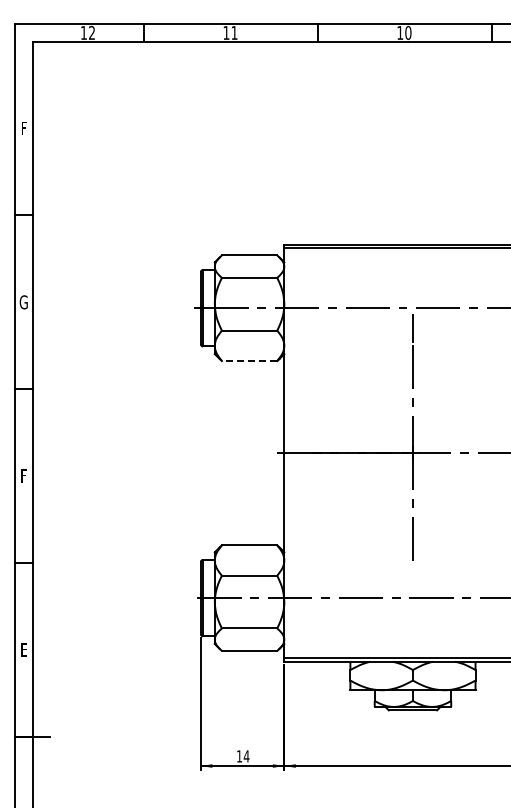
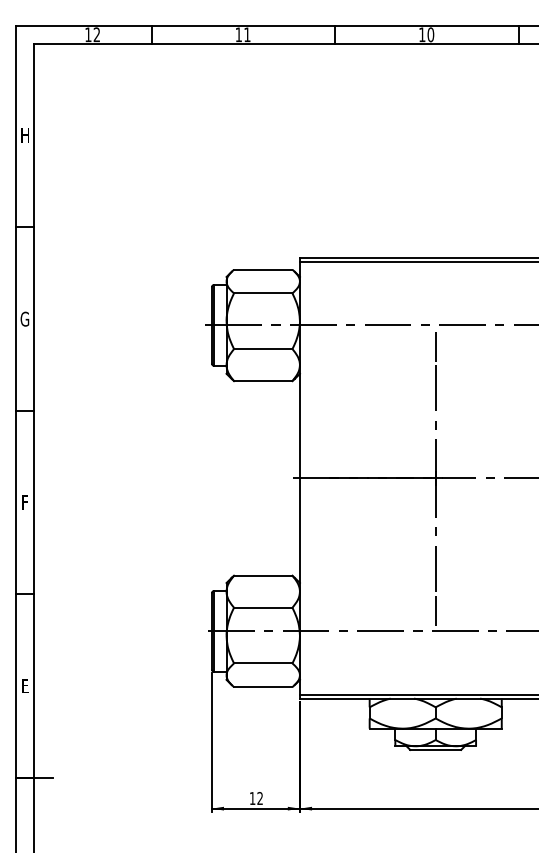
text: (23, 128) -> (24, 135), F -> H
line: (249, 361) -> (263, 381), dashed -> solid
line: (412, 578) -> (435, 610), added
text: (246, 756) -> (259, 798), 14 -> 12

